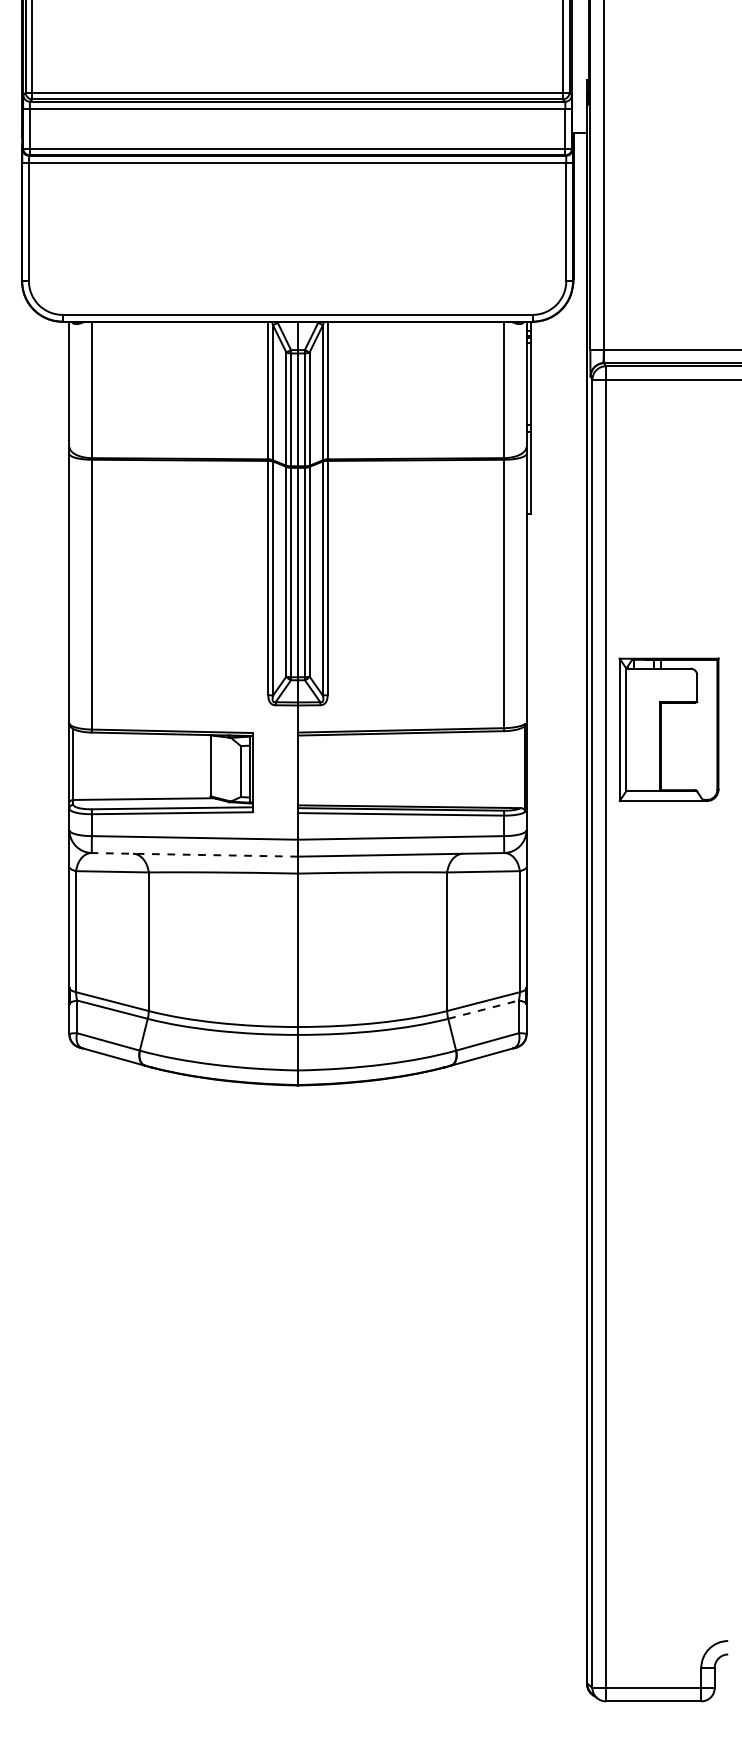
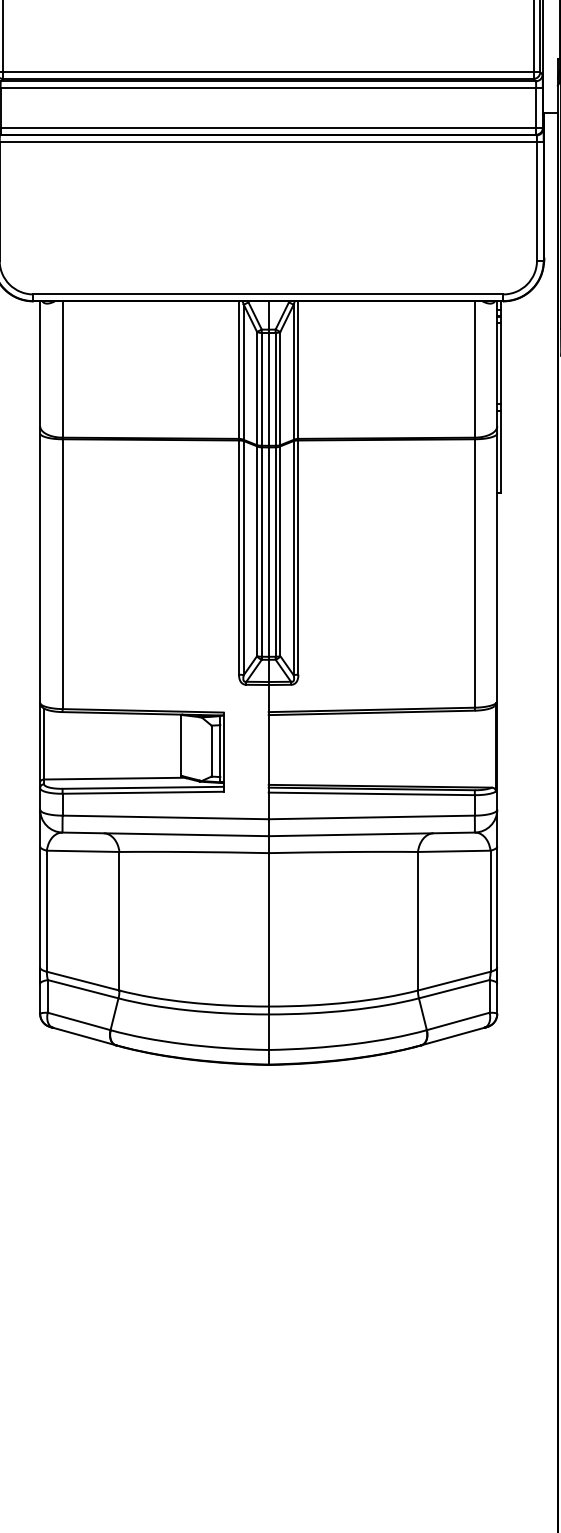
line: (194, 854) -> (165, 834), dashed -> solid
line: (484, 1009) -> (455, 989), dashed -> solid

